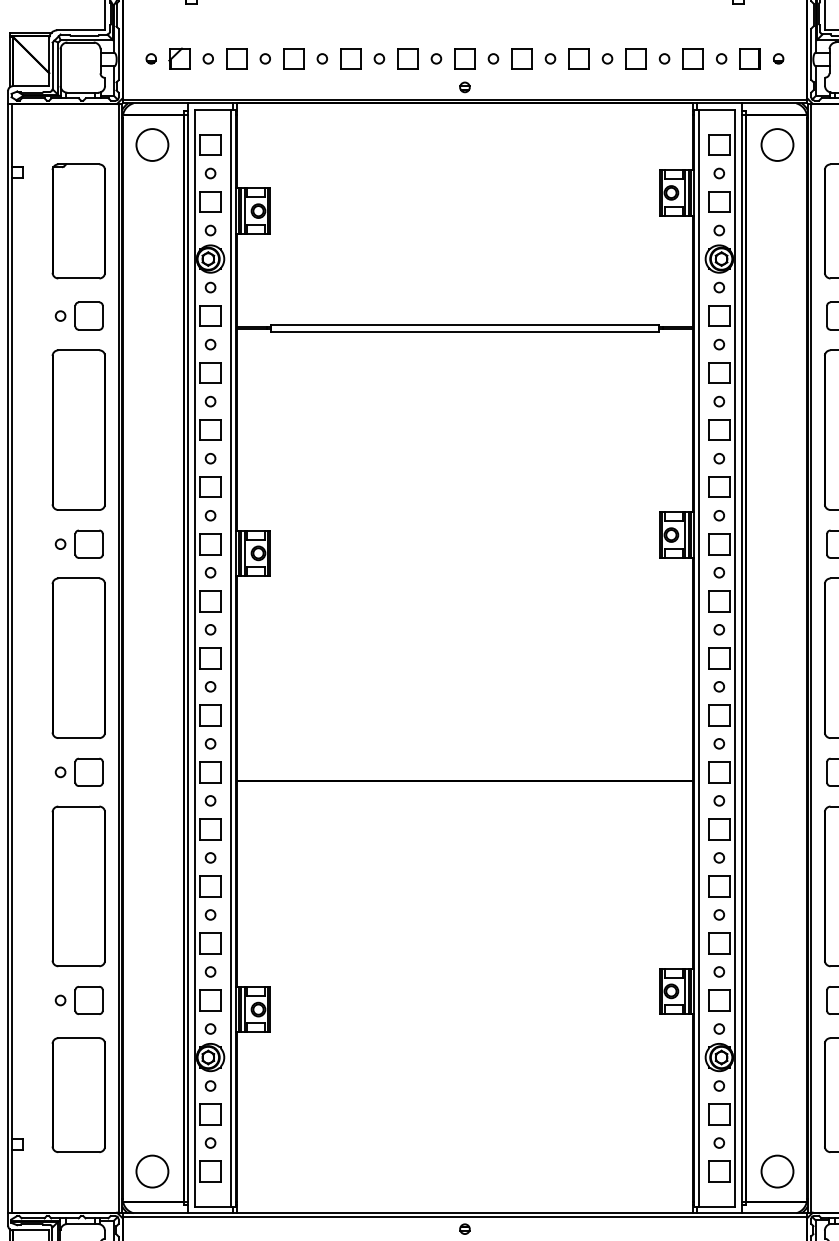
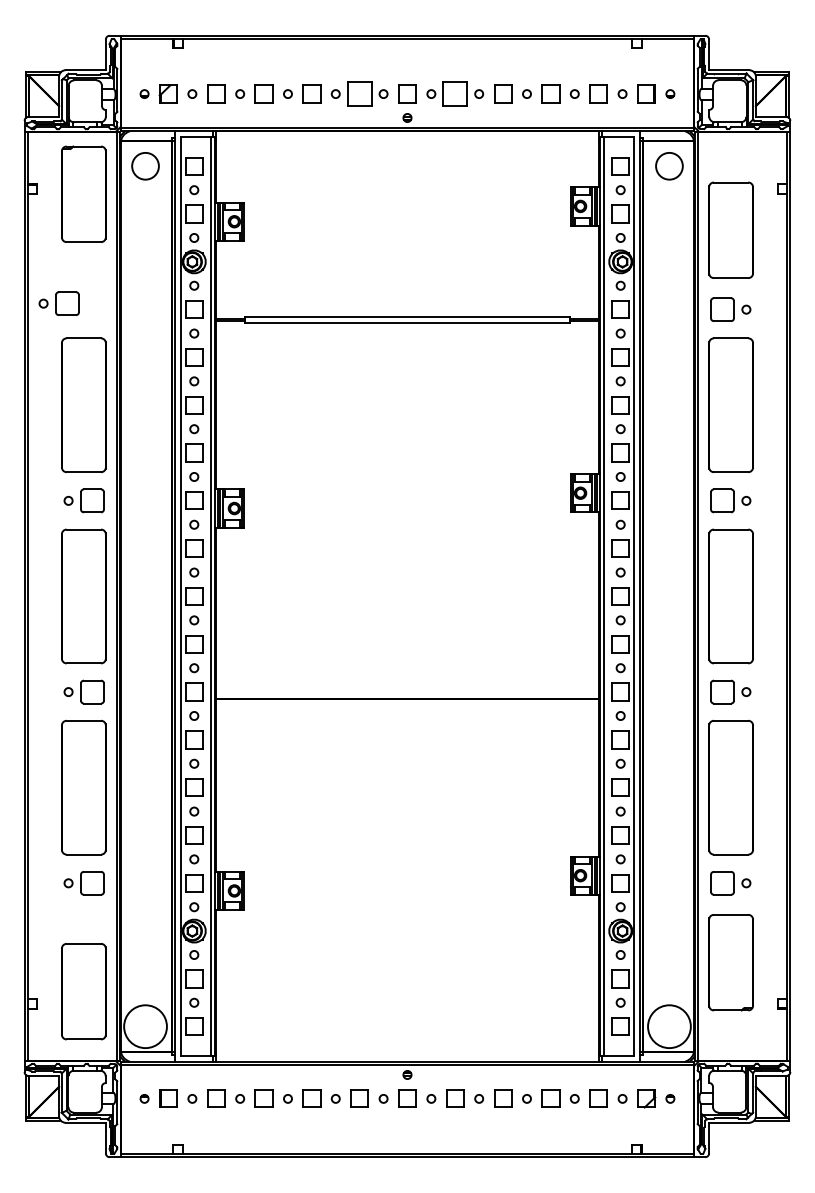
part: (407, 58) -> (359, 93), size x1.4
part: (522, 58) -> (455, 93), size x1.4
part: (78, 220) -> (83, 193), moved
part: (78, 315) -> (58, 303), moved
part: (78, 1094) -> (83, 991), moved
circle: (152, 1171) -> (145, 1026), size x1.6
circle: (777, 1171) -> (669, 1026), size x1.6

